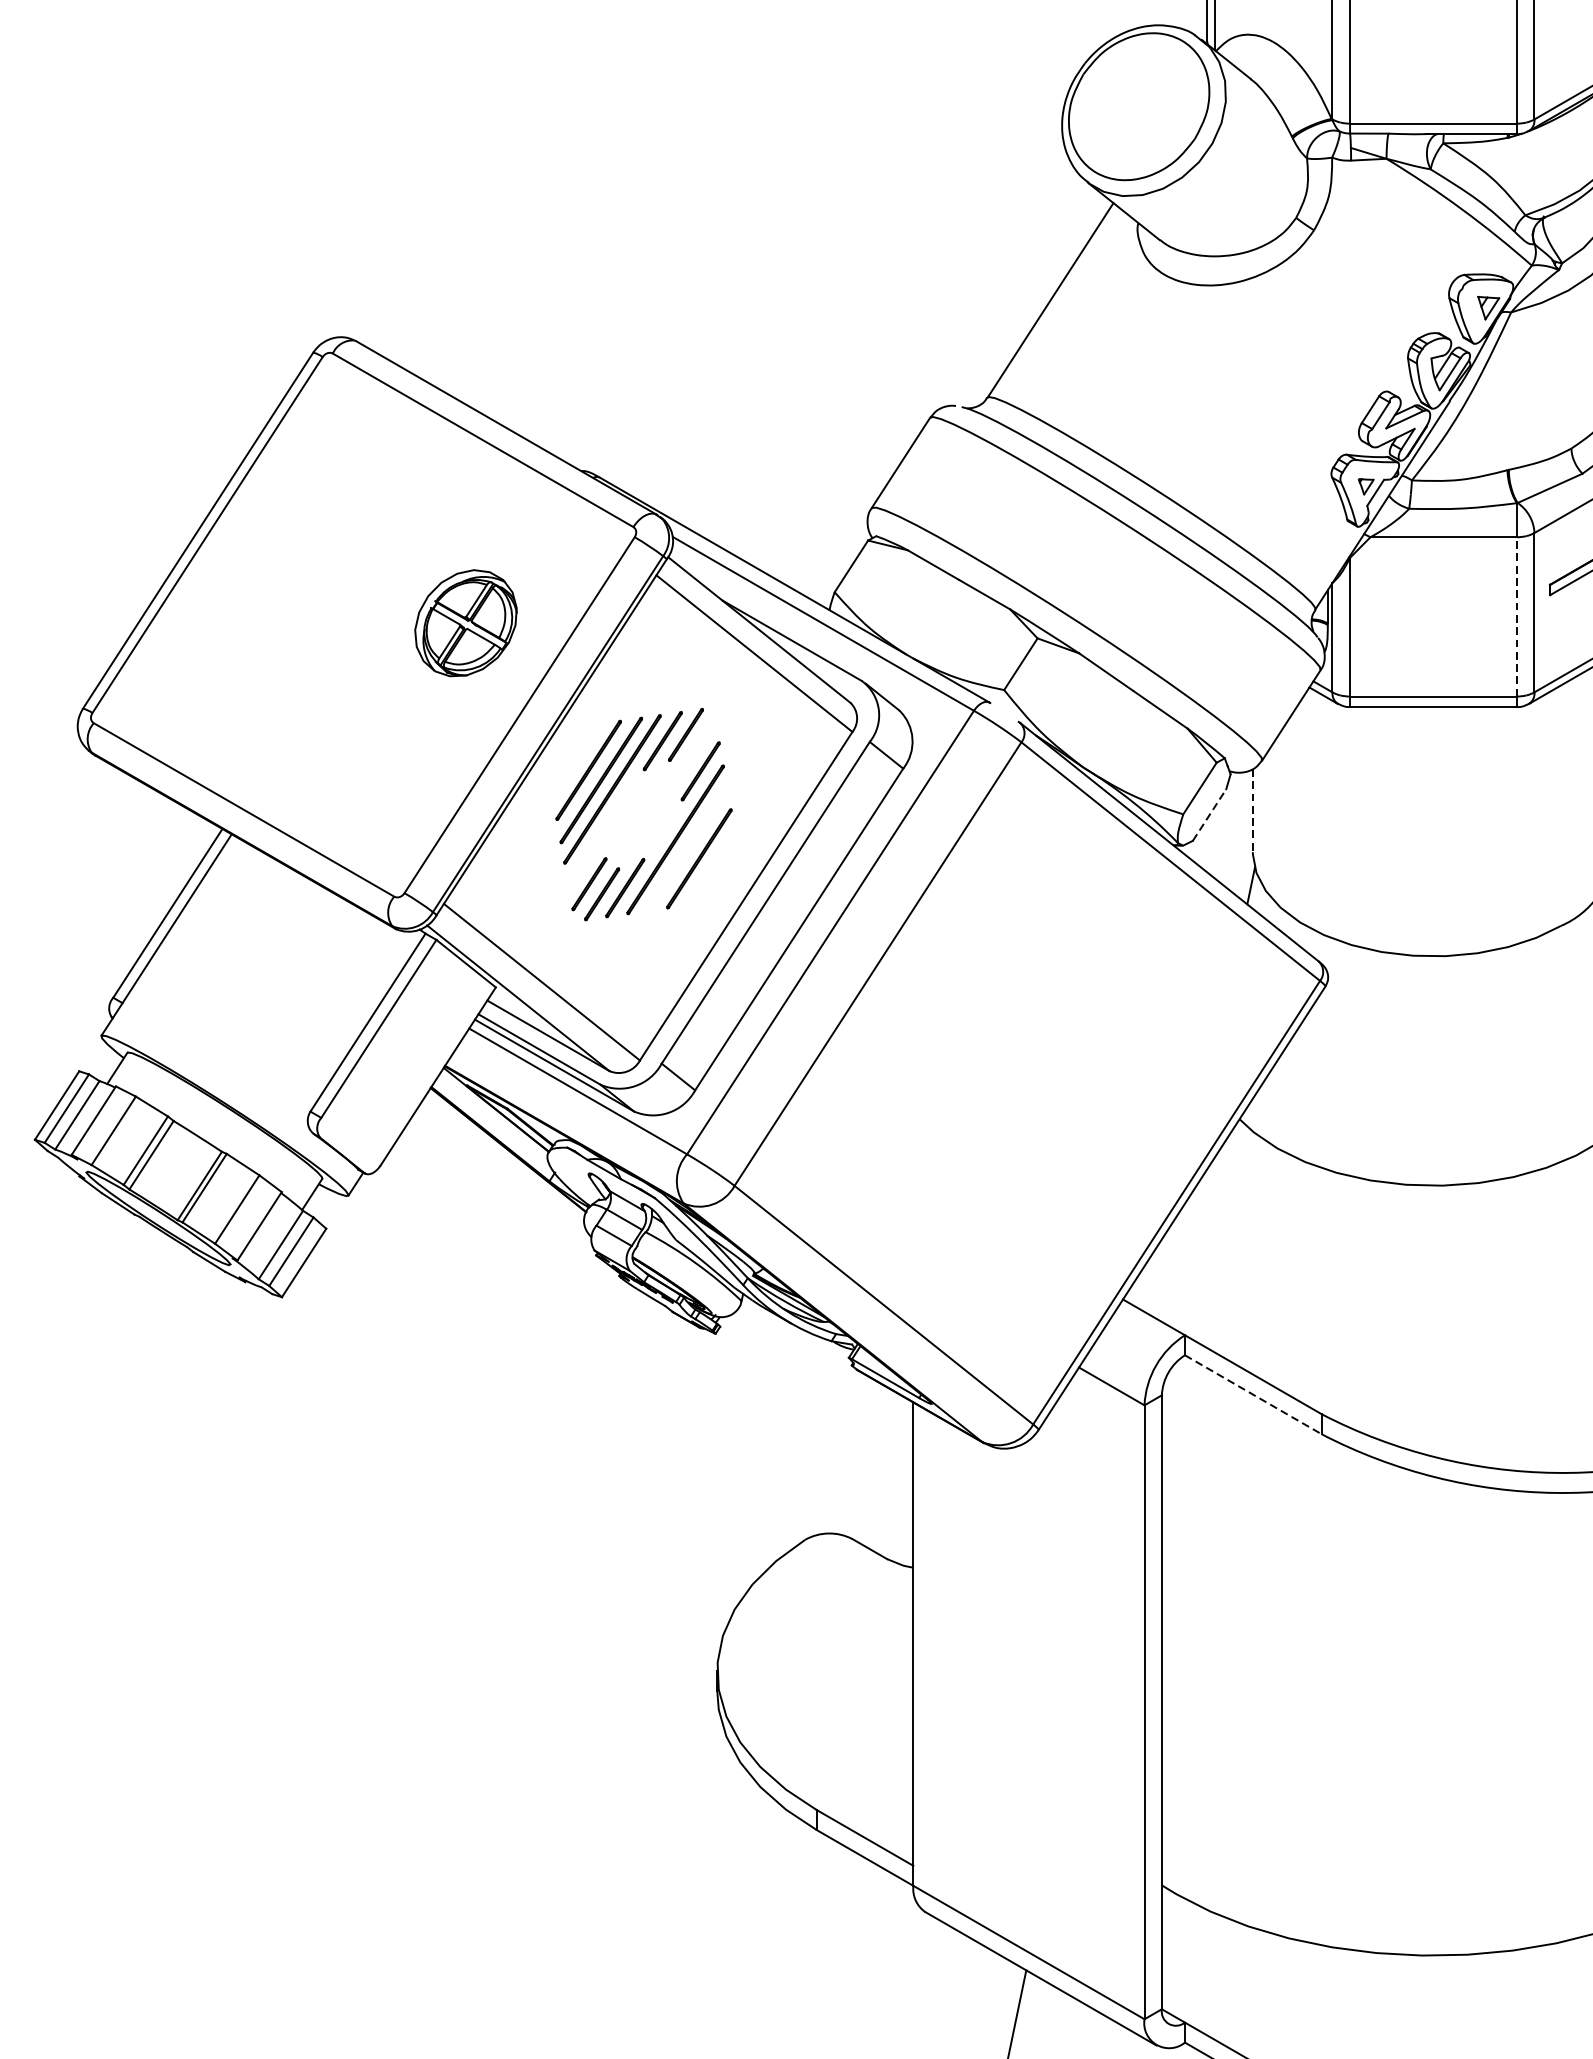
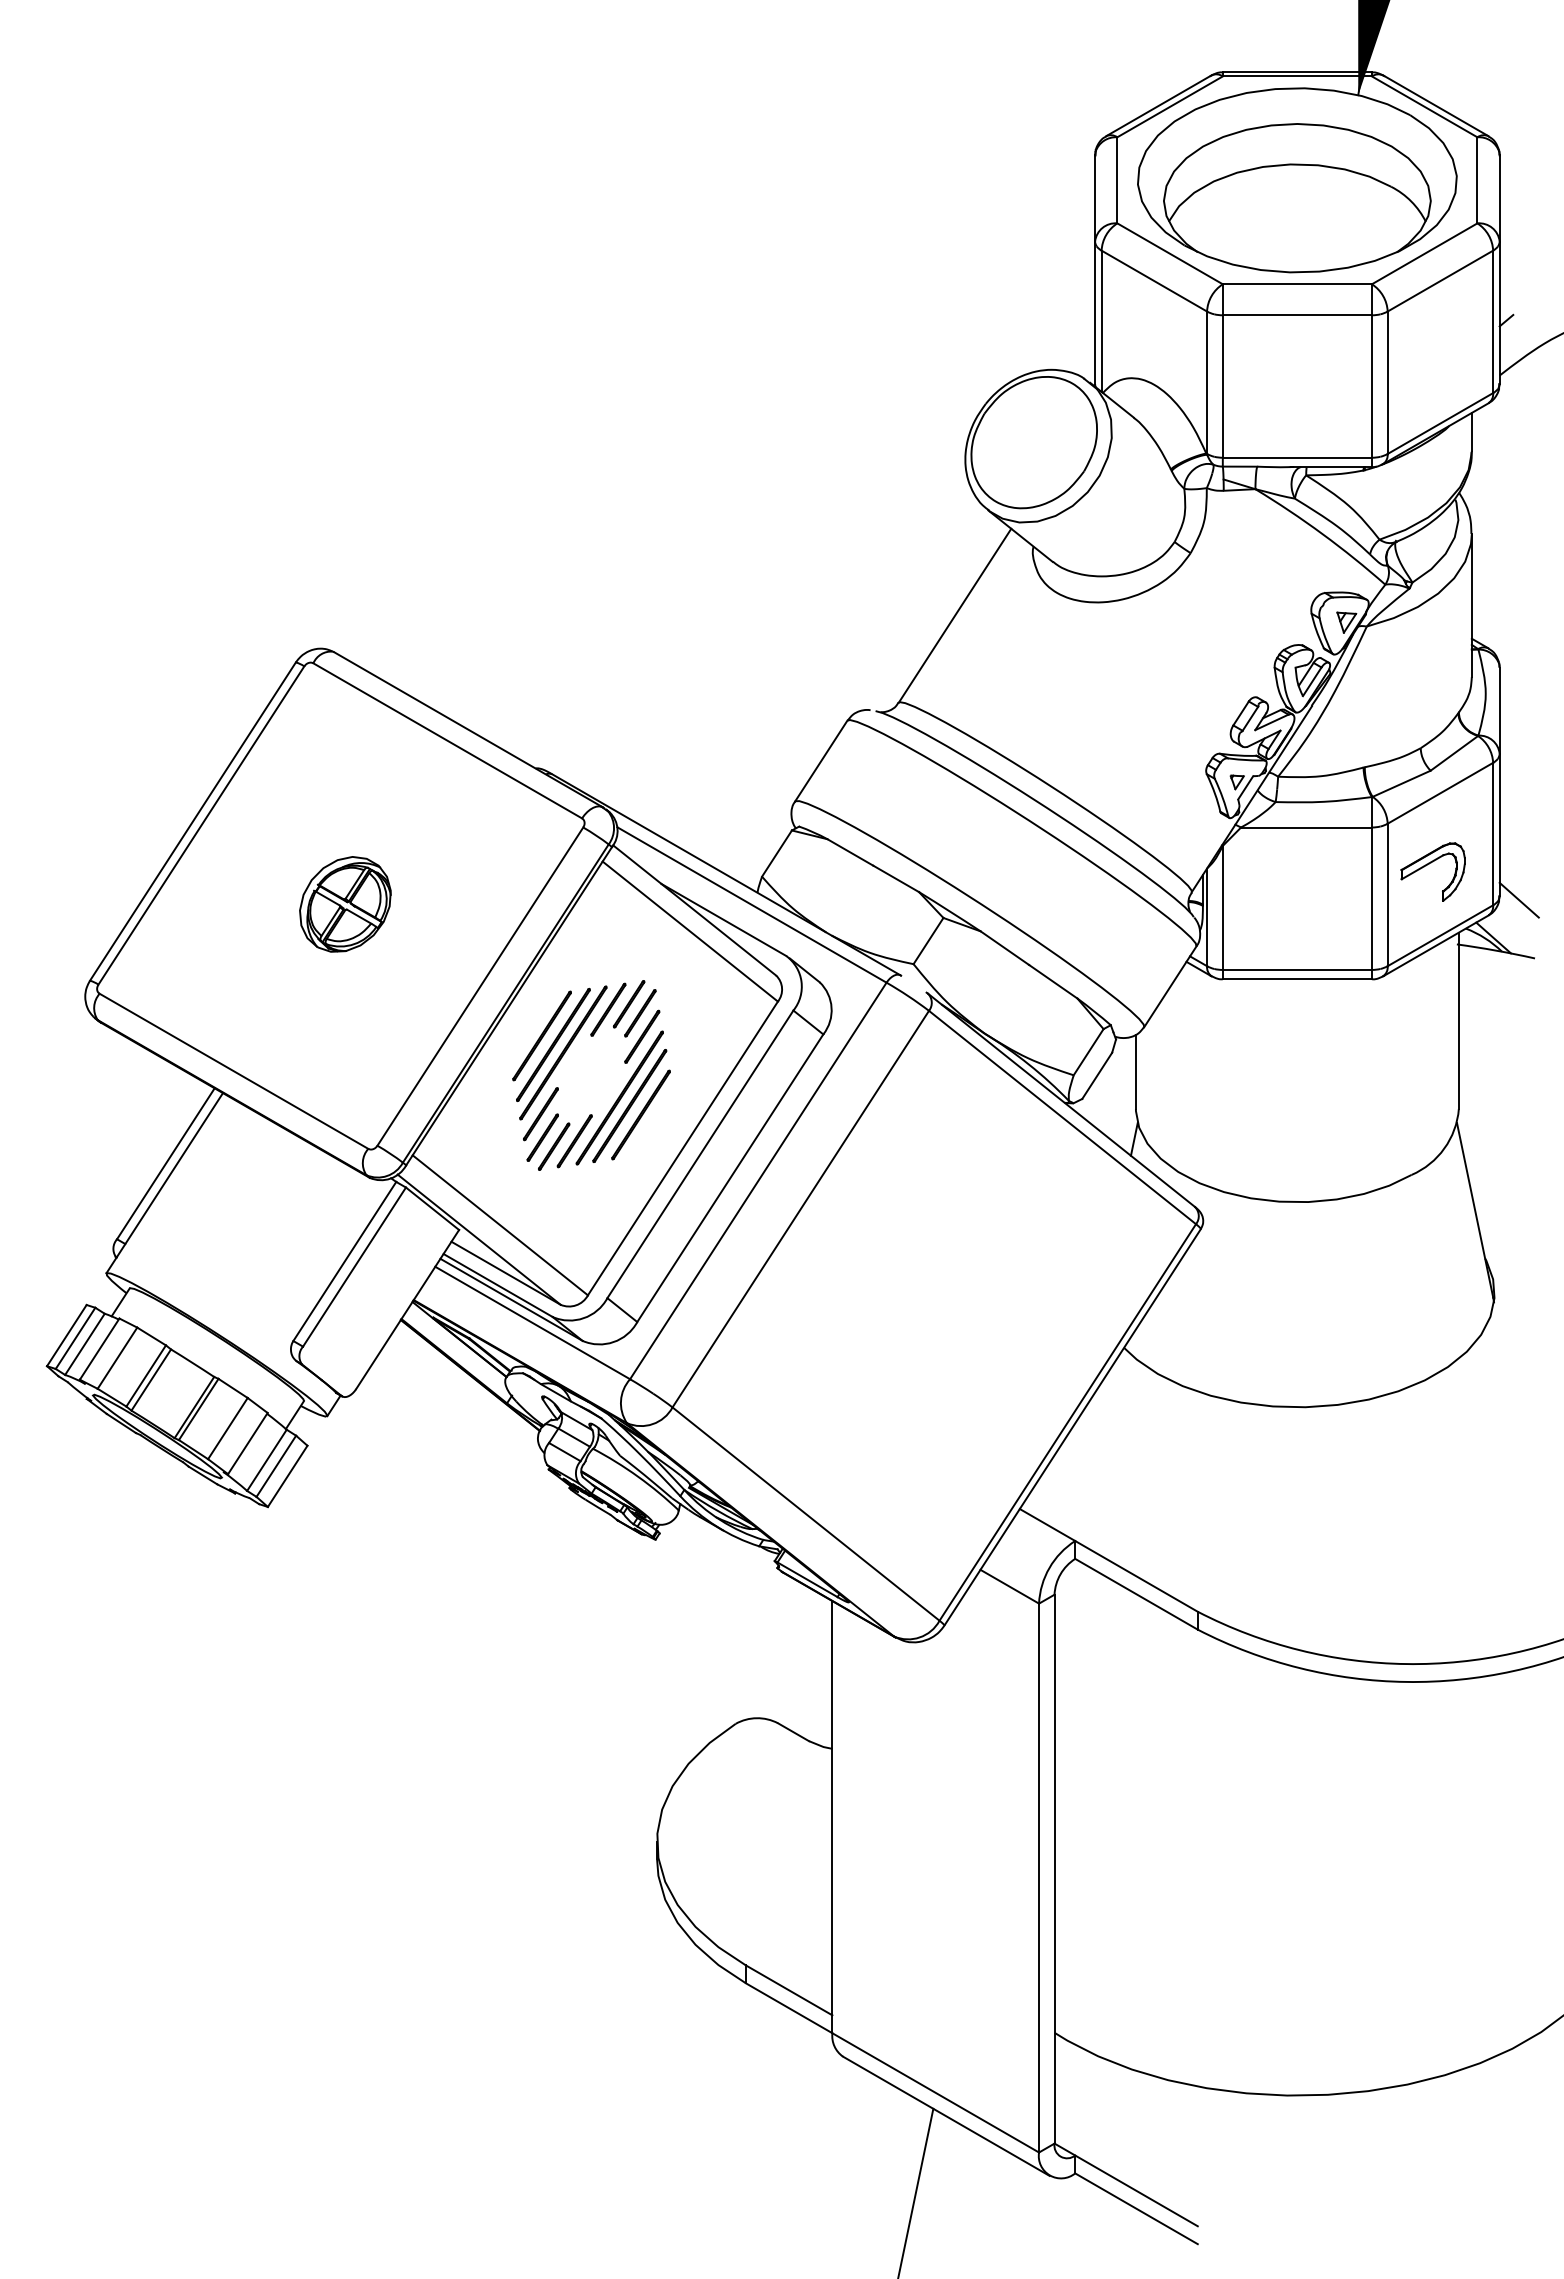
line: (1516, 616) -> (1371, 898), dashed -> solid
part: (466, 623) -> (345, 904), moved
line: (698, 745) -> (640, 1013), added
line: (1252, 811) -> (1135, 1072), dashed -> solid
line: (1209, 814) -> (1097, 1075), dashed -> solid
line: (686, 848) -> (629, 1105), added
line: (586, 858) -> (540, 1114), added
line: (1253, 1395) -> (1136, 1594), dashed -> solid

